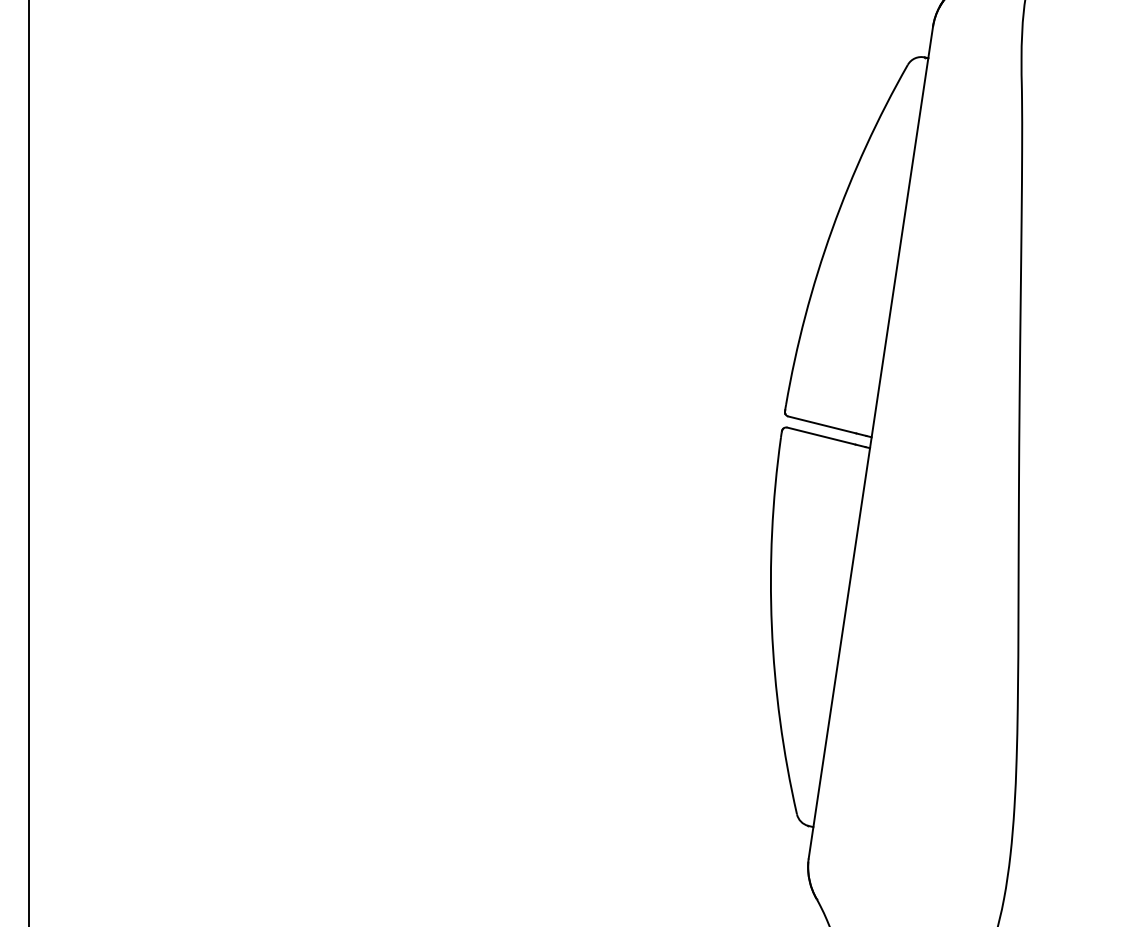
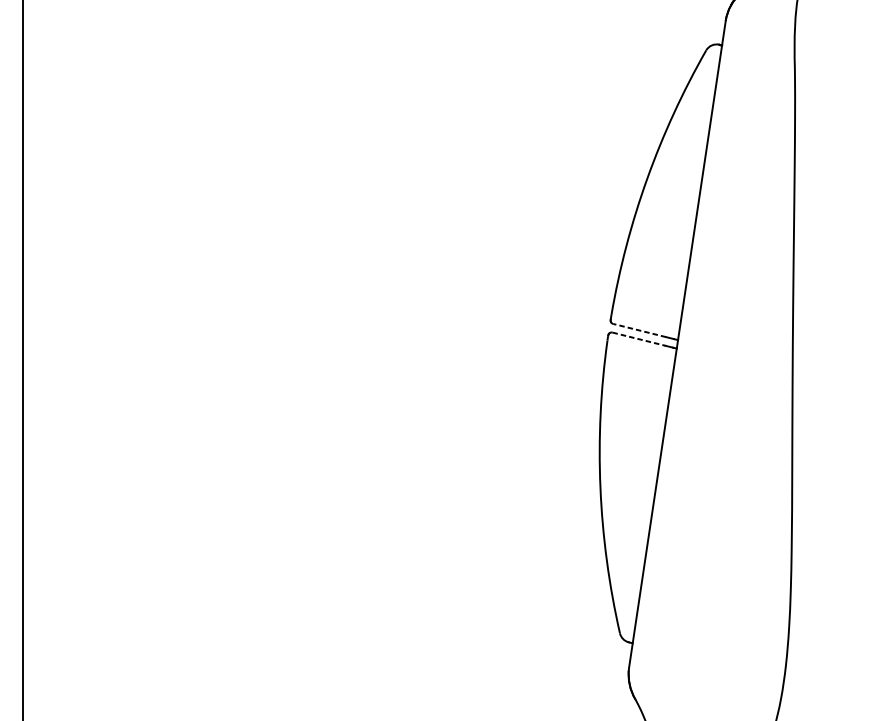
line: (821, 424) -> (639, 330), solid -> dashed
line: (821, 436) -> (639, 339), solid -> dashed

